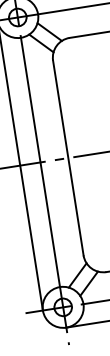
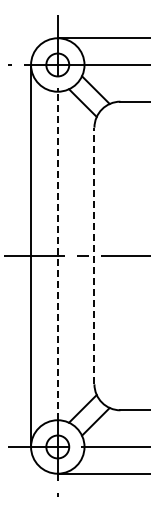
line: (68, 157) -> (94, 255), solid -> dashed
line: (40, 162) -> (57, 255), solid -> dashed

